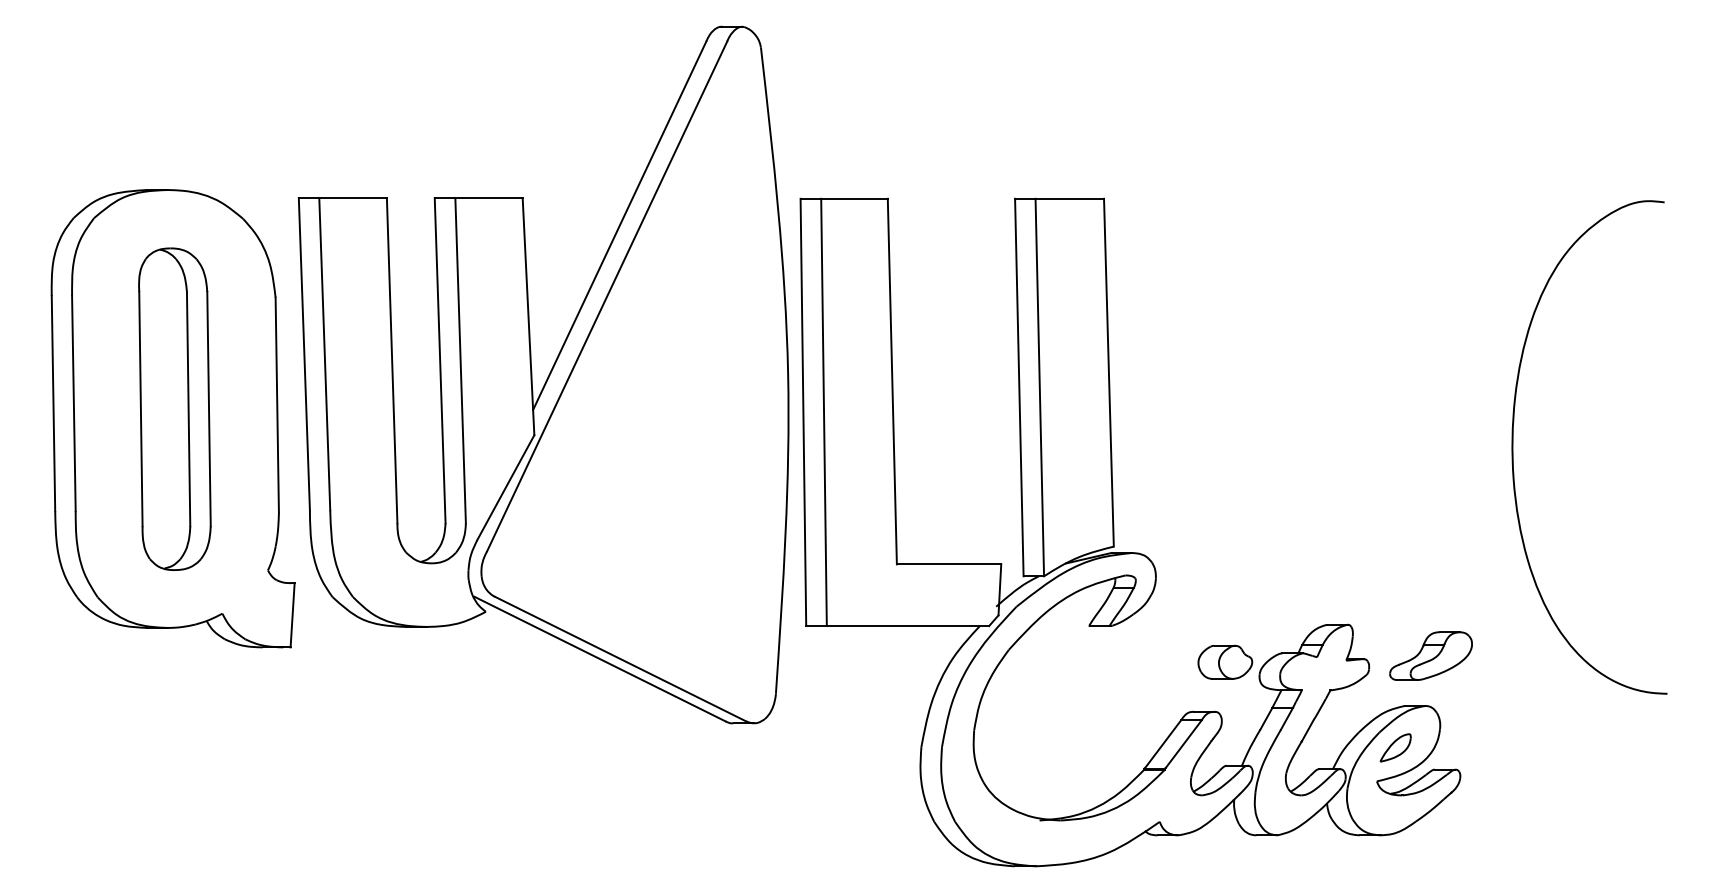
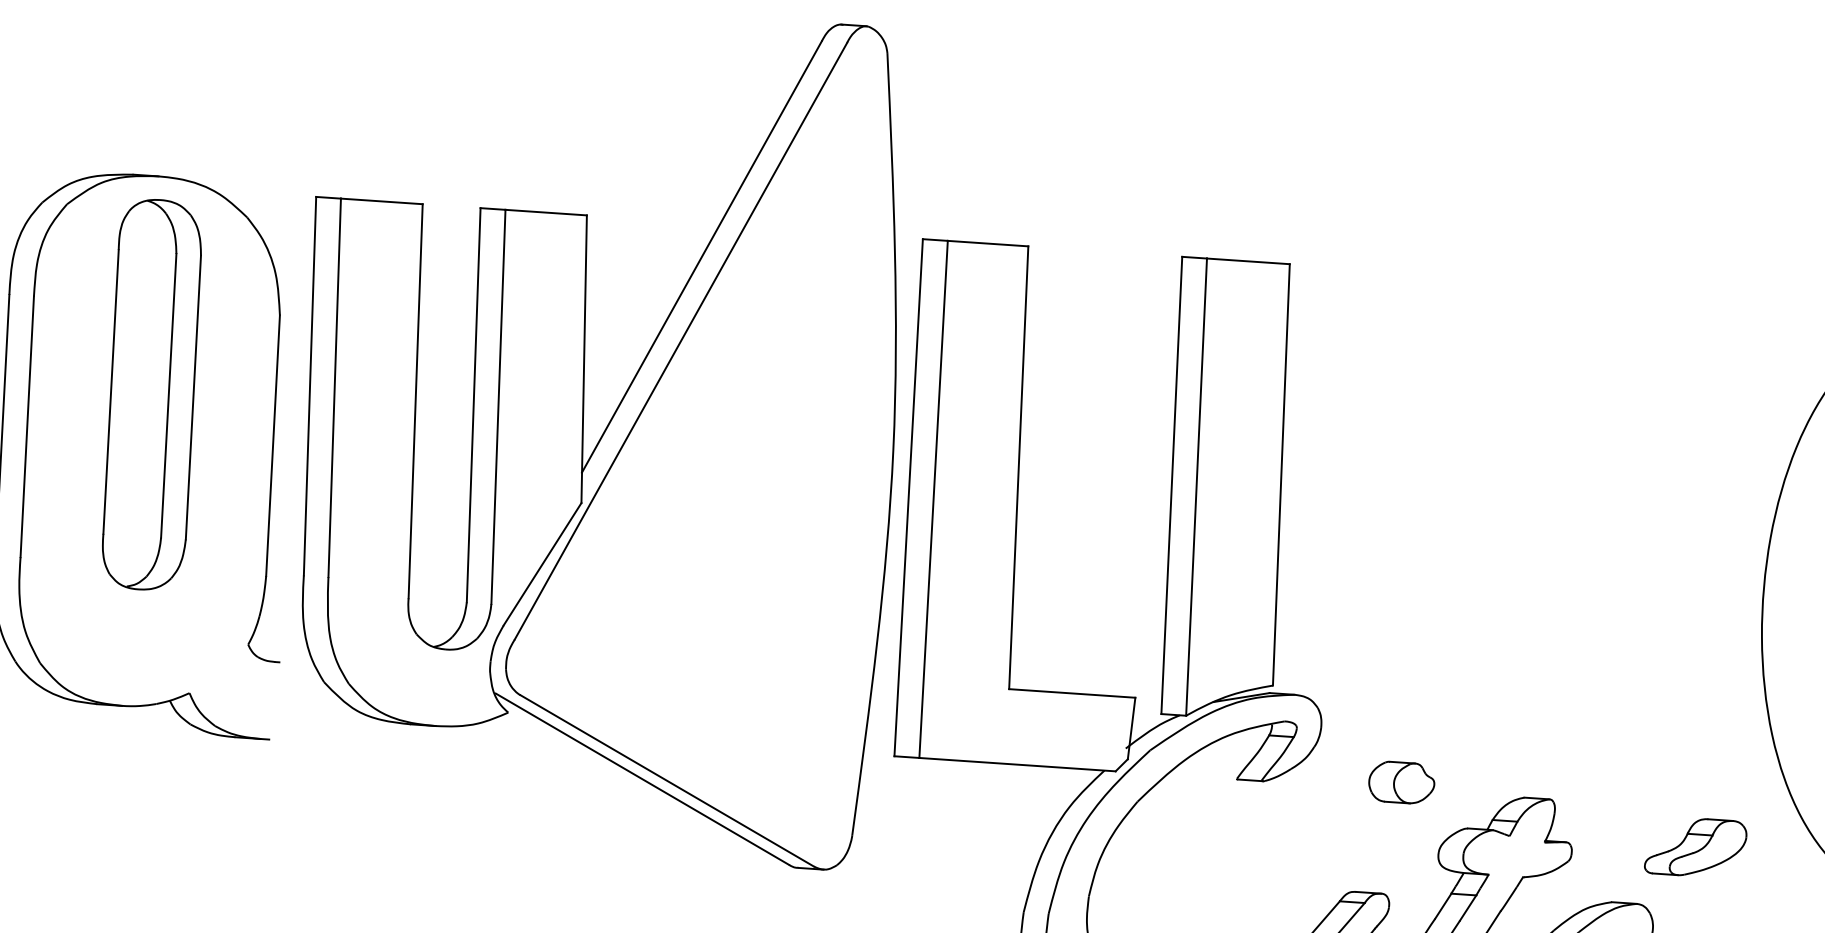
part: (174, 408) -> (151, 393), moved
line: (292, 615) -> (274, 701), removed
part: (1430, 655) -> (1695, 846), moved
part: (1225, 661) -> (1402, 781), moved

